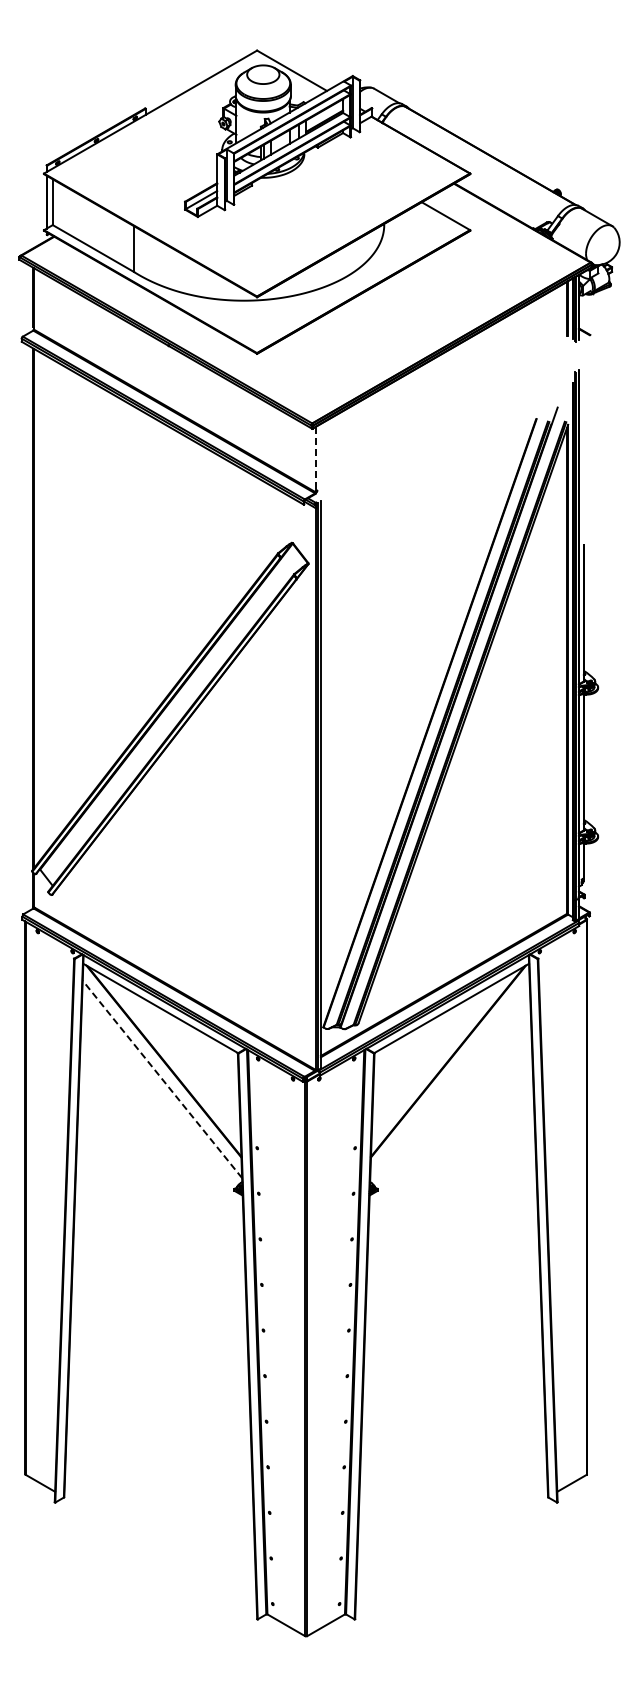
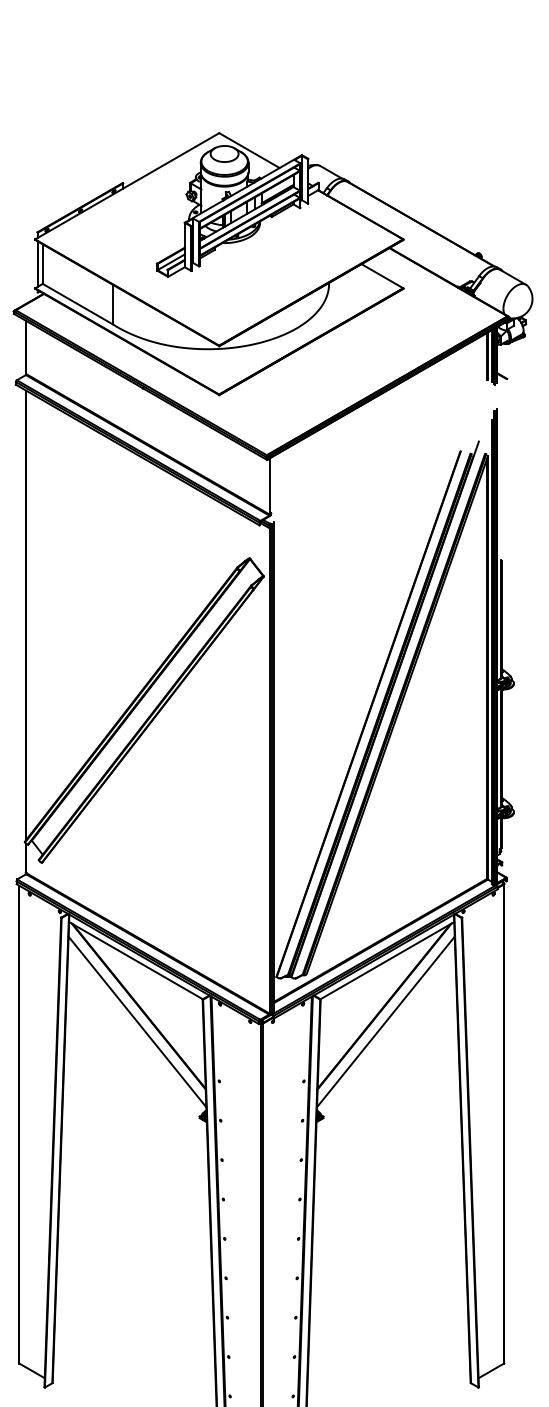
line: (315, 458) -> (269, 485), dashed -> solid
line: (162, 1079) -> (137, 1022), dashed -> solid
line: (449, 1079) -> (385, 1022), added

